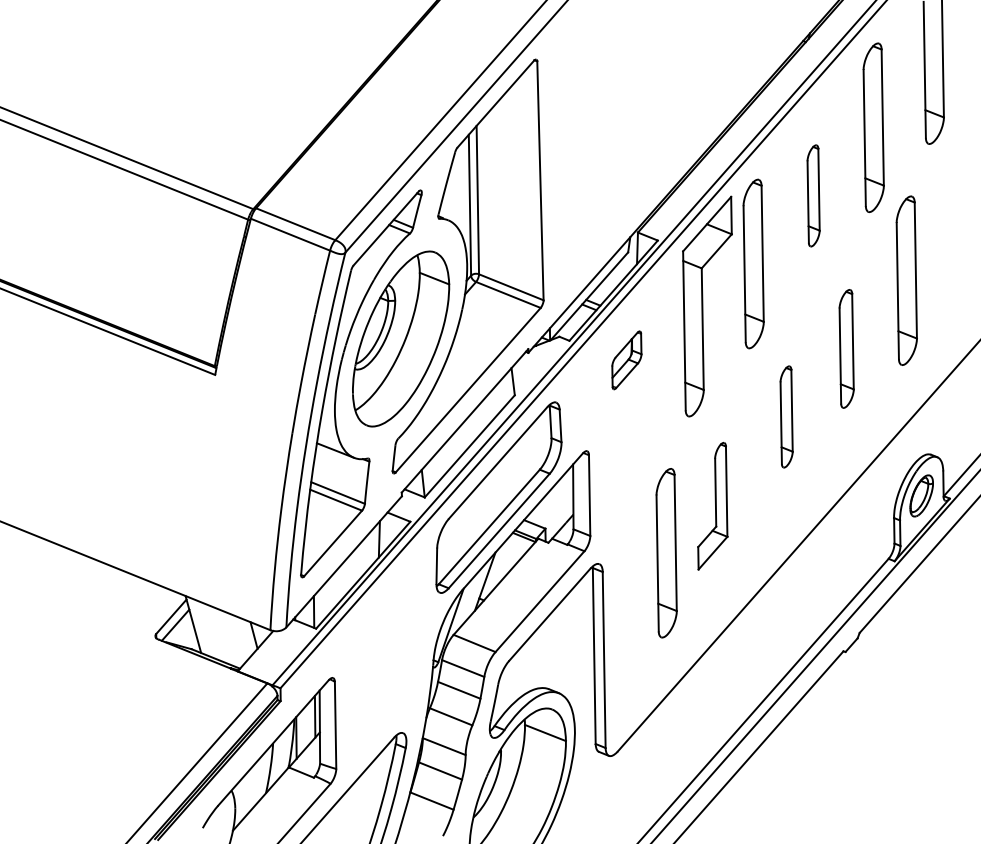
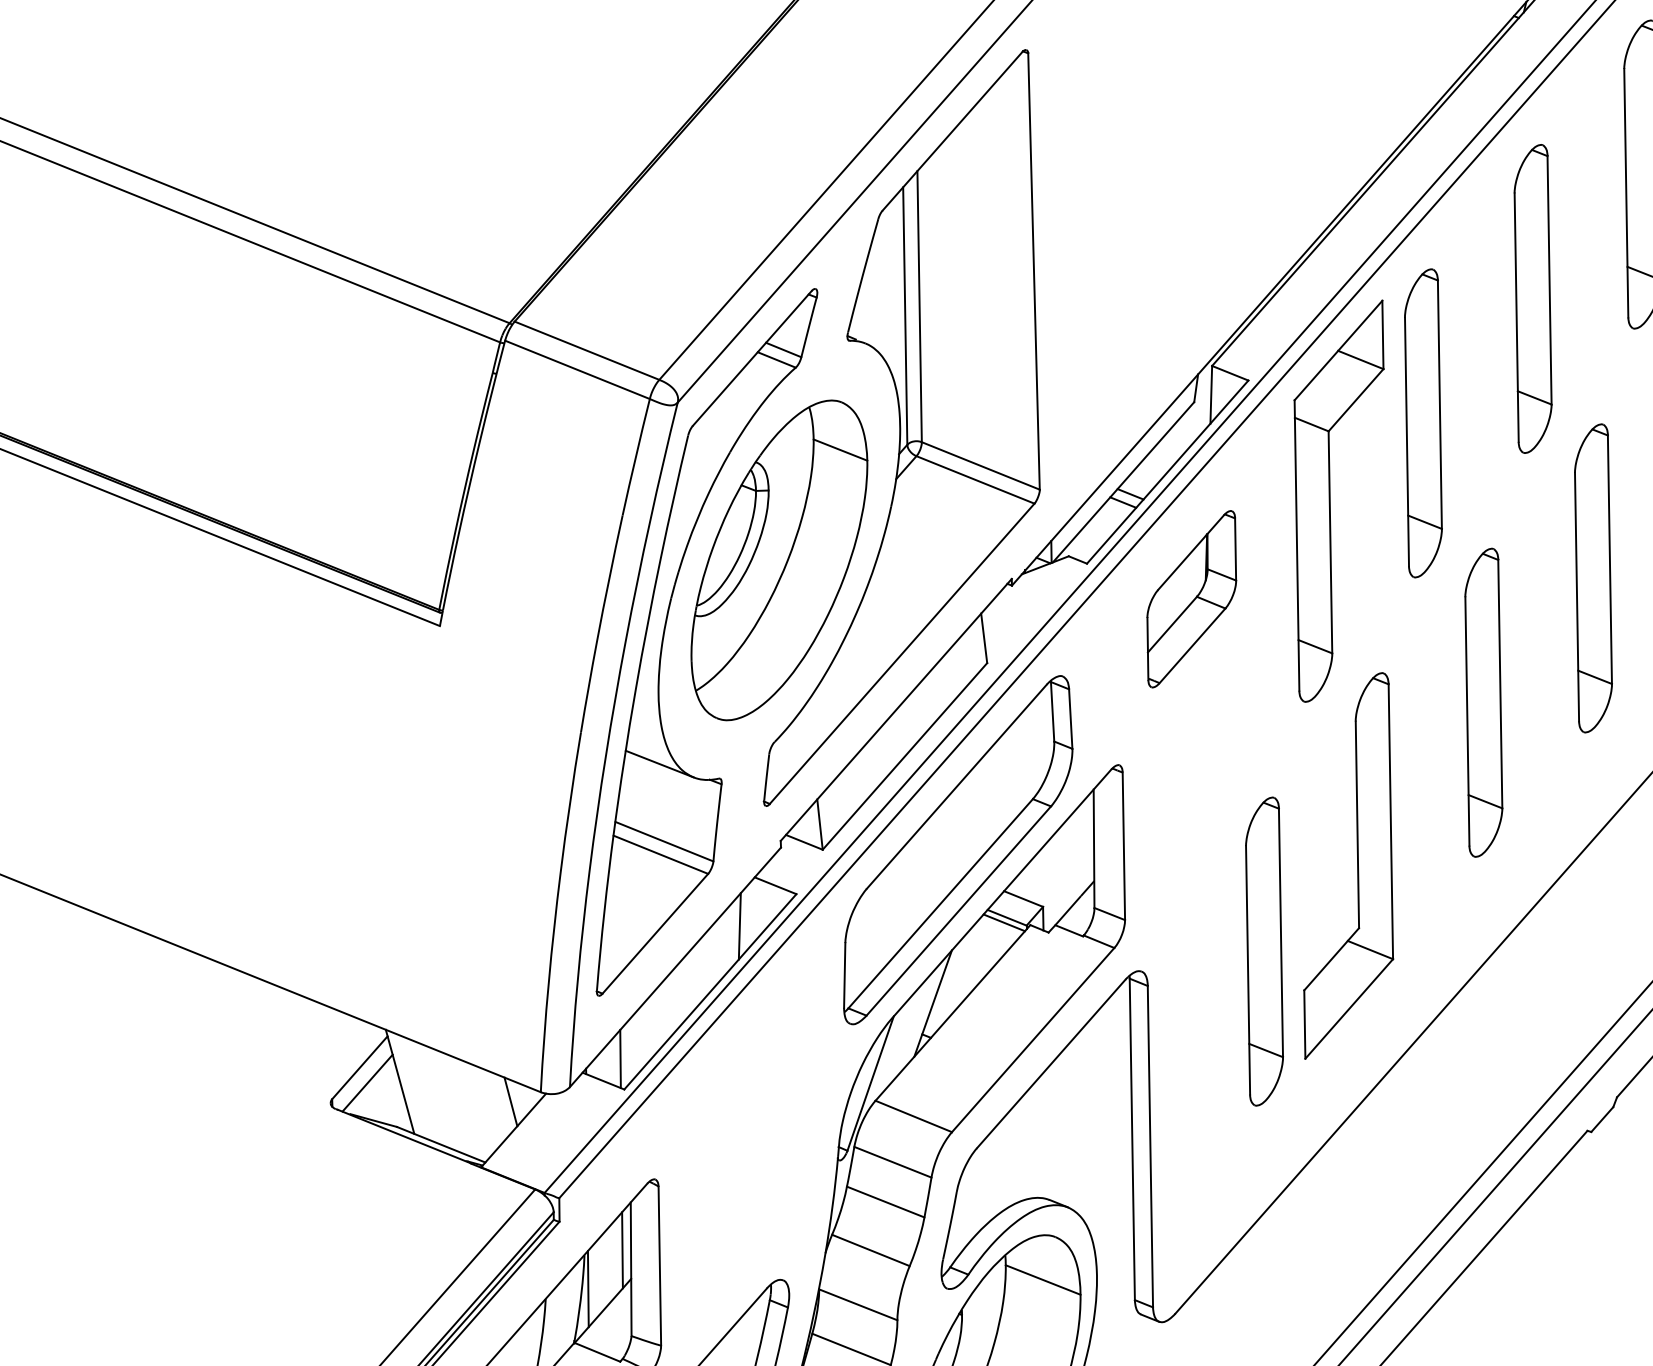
part: (813, 195) -> (1532, 298), size x1.67
part: (846, 348) -> (1593, 577), size x1.43
part: (626, 360) -> (1191, 599), size x1.67
part: (786, 416) -> (1483, 701), size x1.67
part: (712, 505) -> (1348, 864), size x1.67

